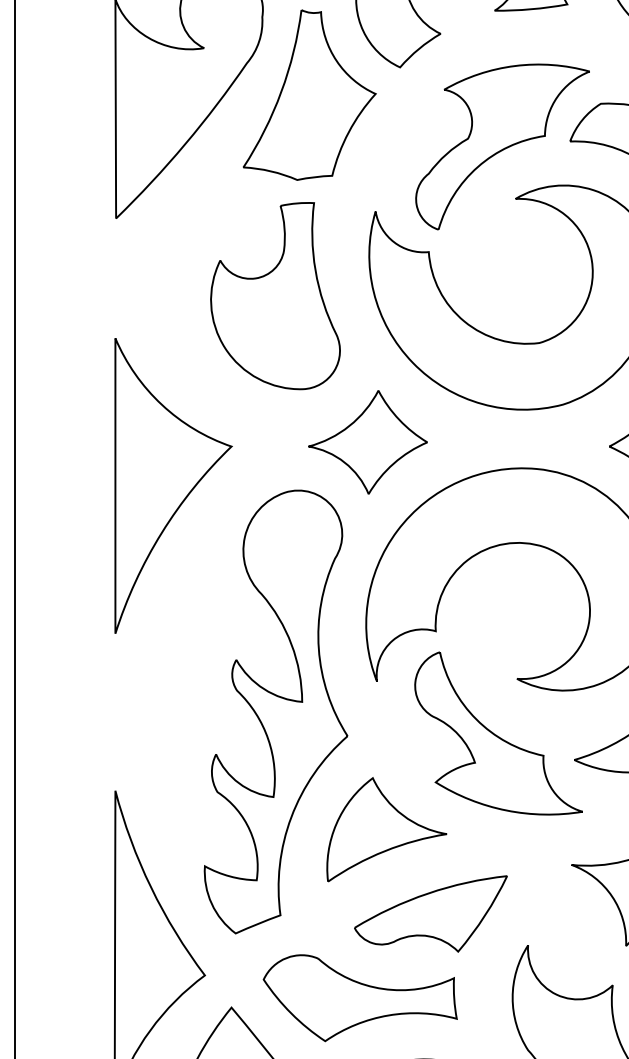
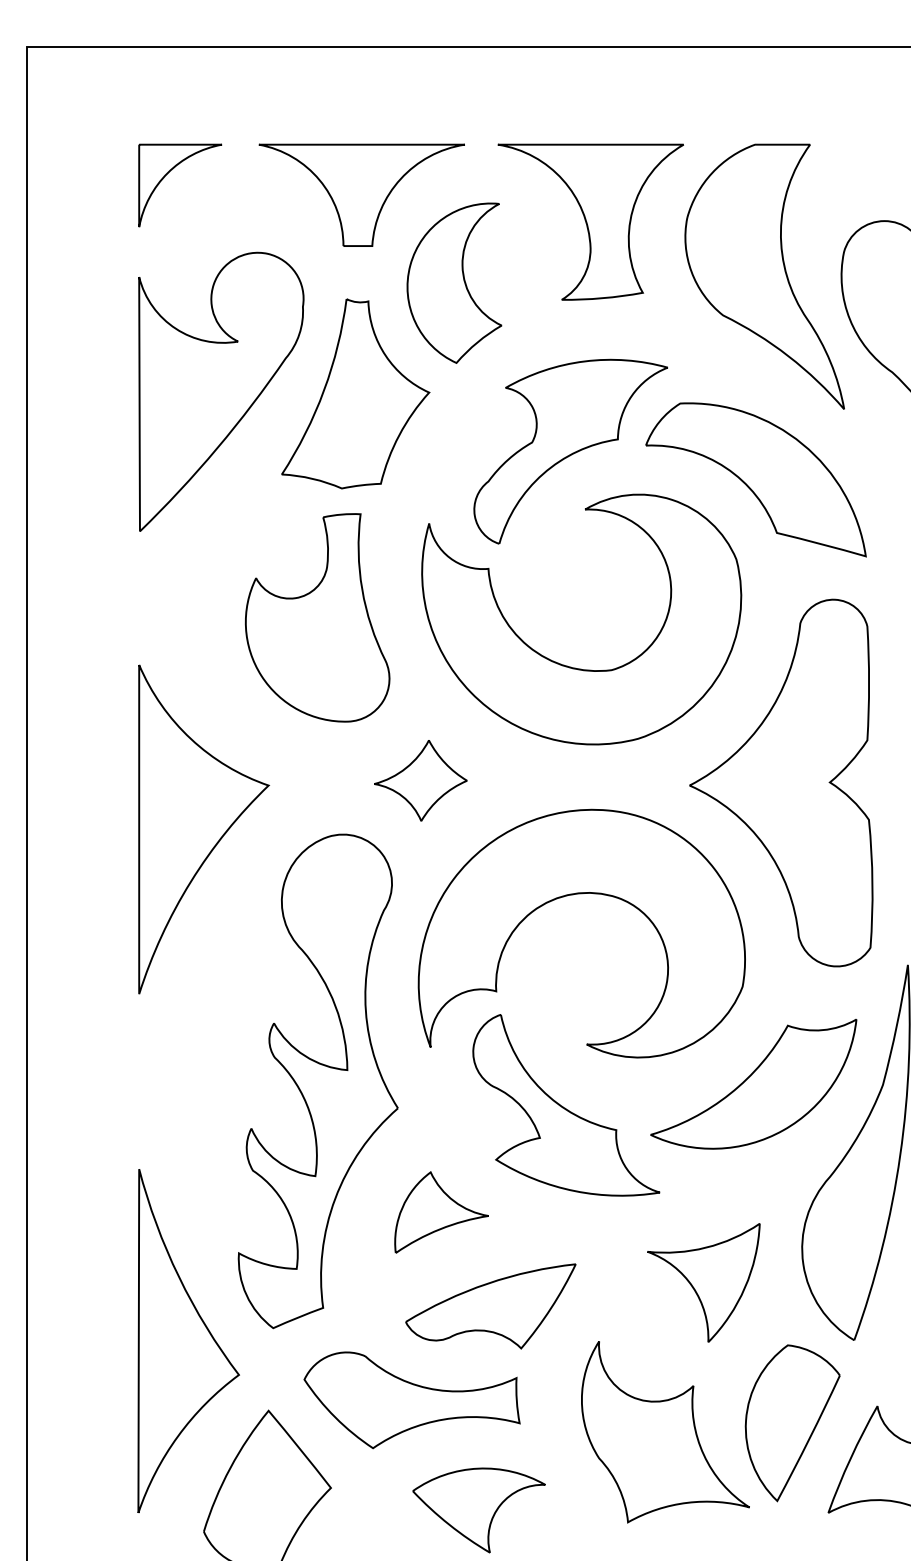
part: (367, 442) -> (420, 780), size x0.7
part: (386, 829) -> (441, 1212), size x0.7

